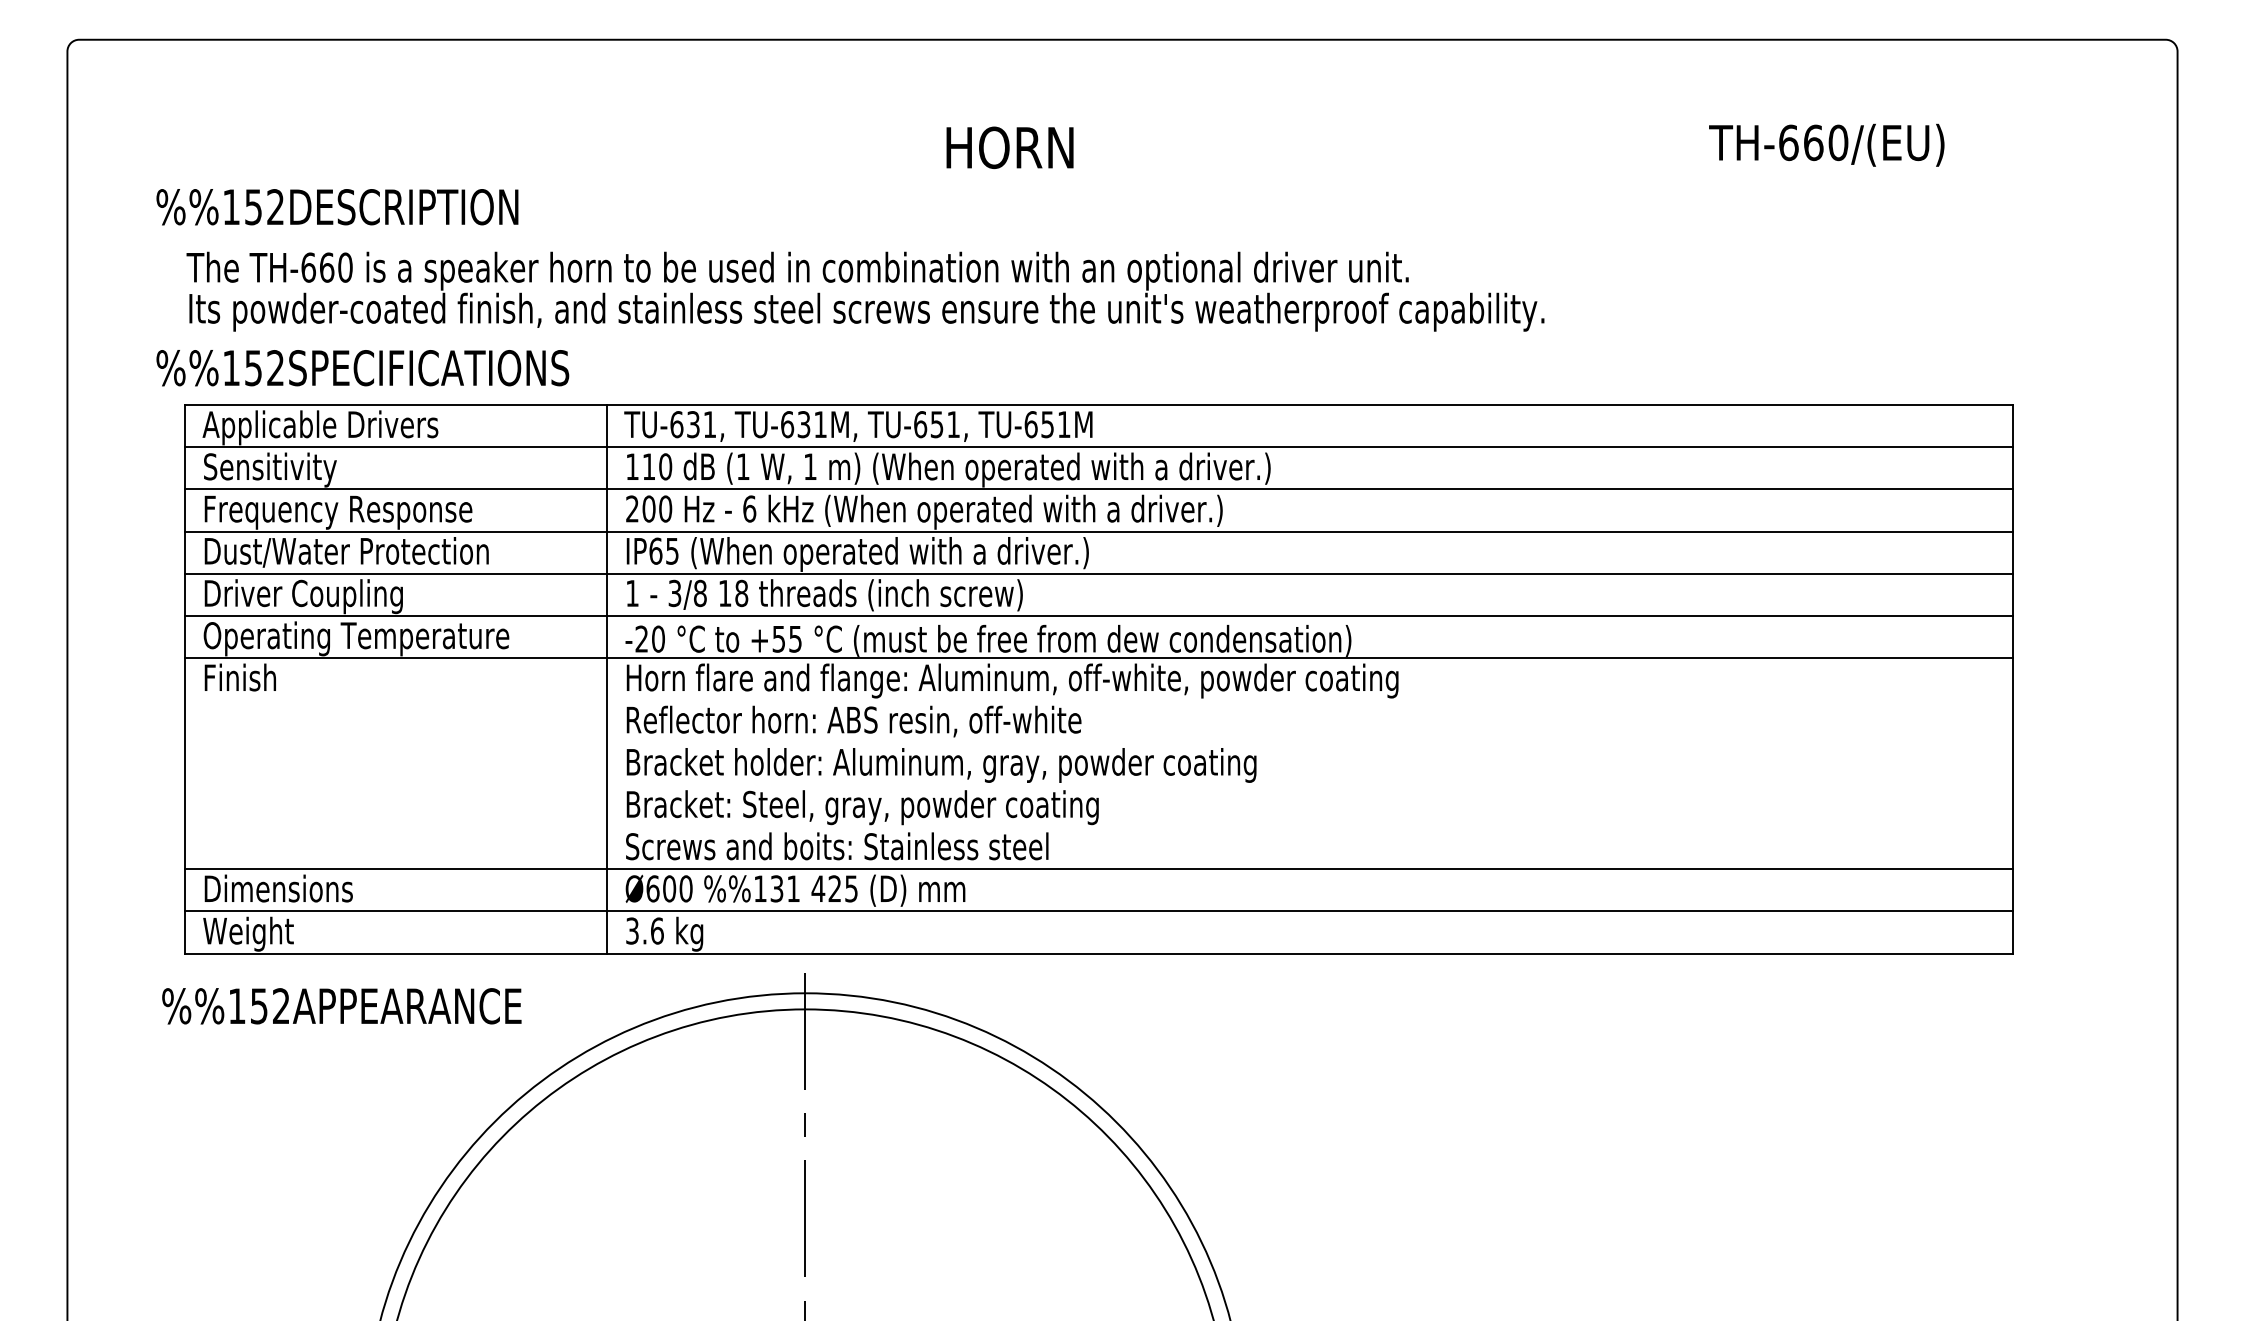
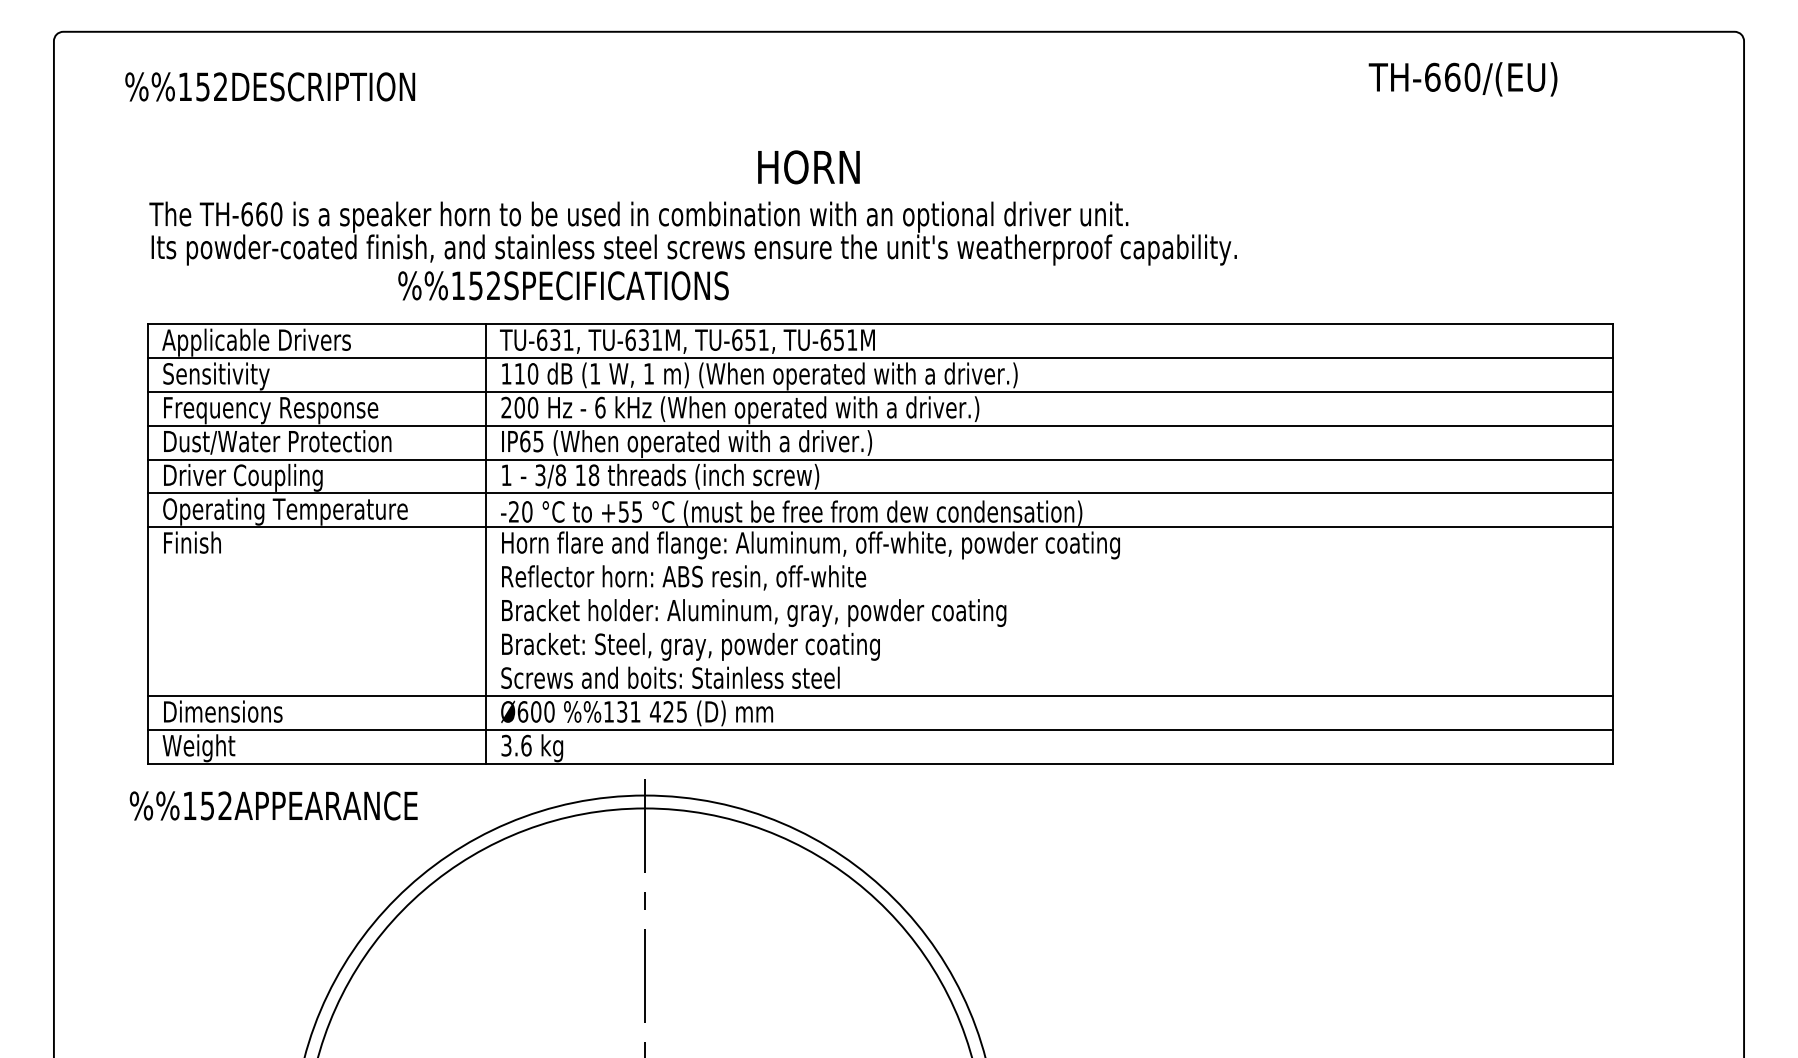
text: (1826, 145) -> (1462, 79), moved
text: (1009, 147) -> (808, 167), moved
text: (337, 206) -> (270, 86), moved
text: (362, 367) -> (563, 285), moved

